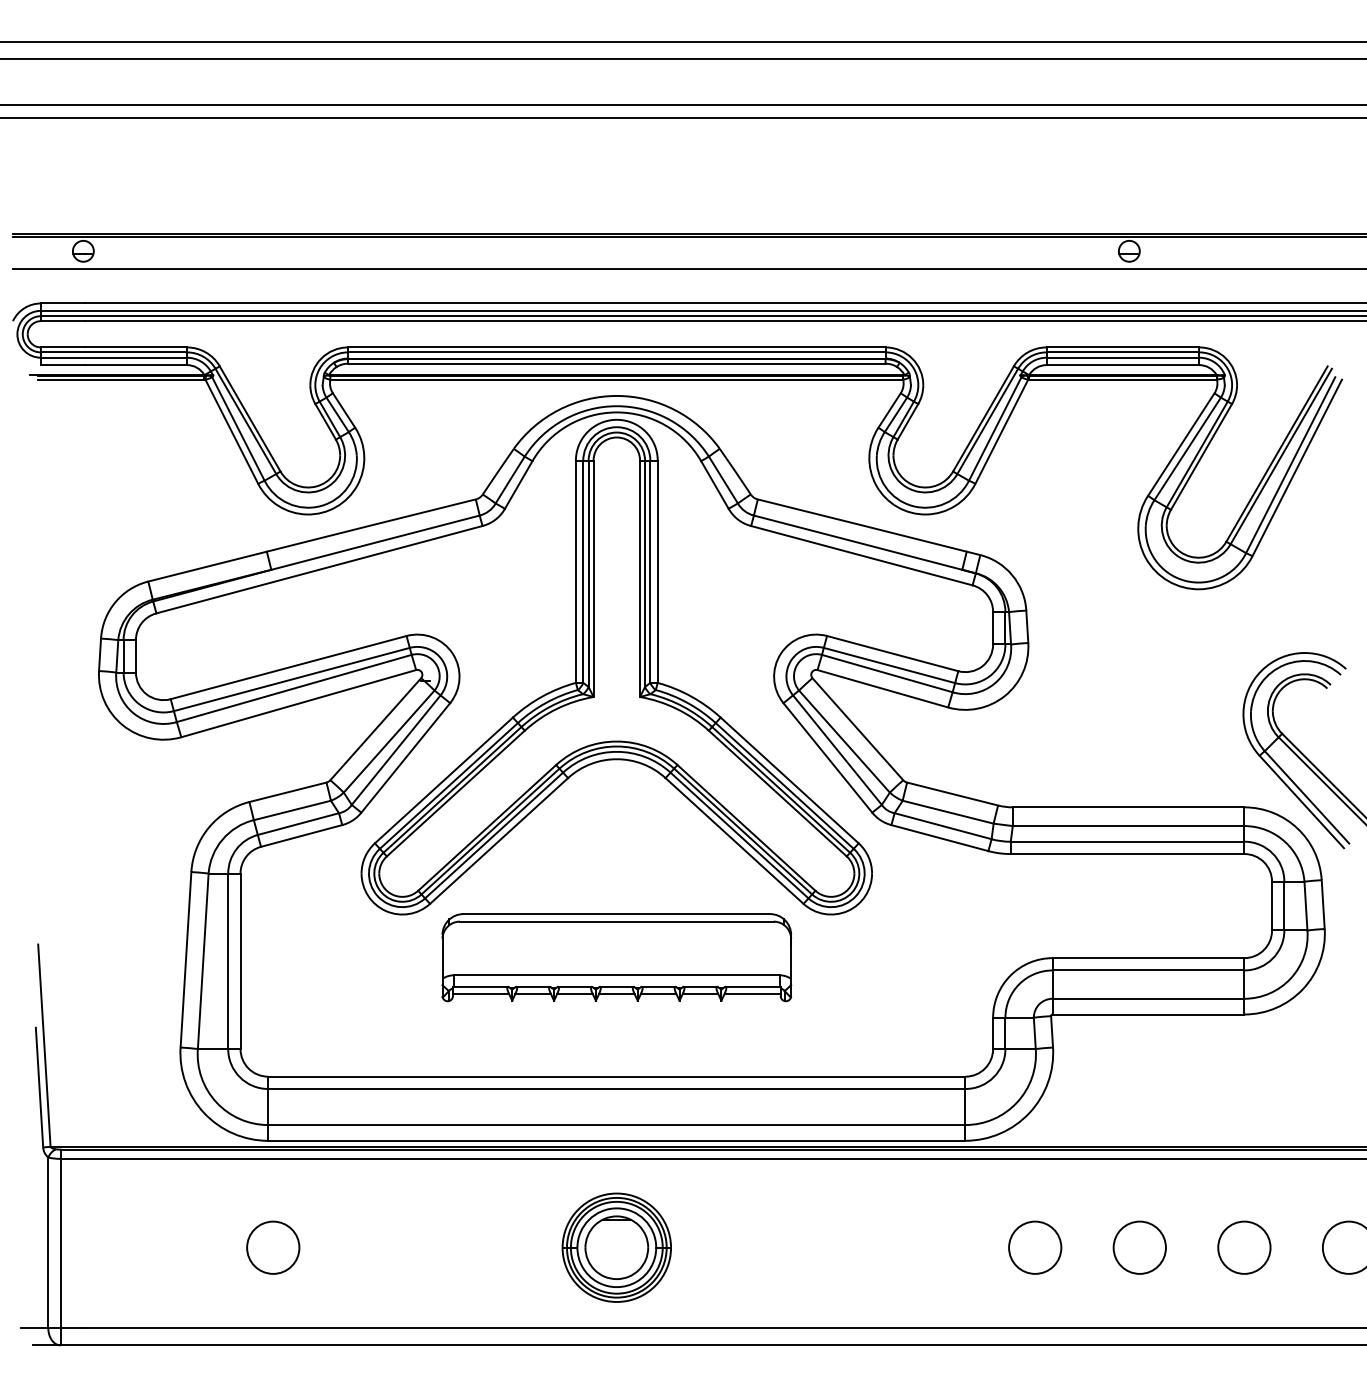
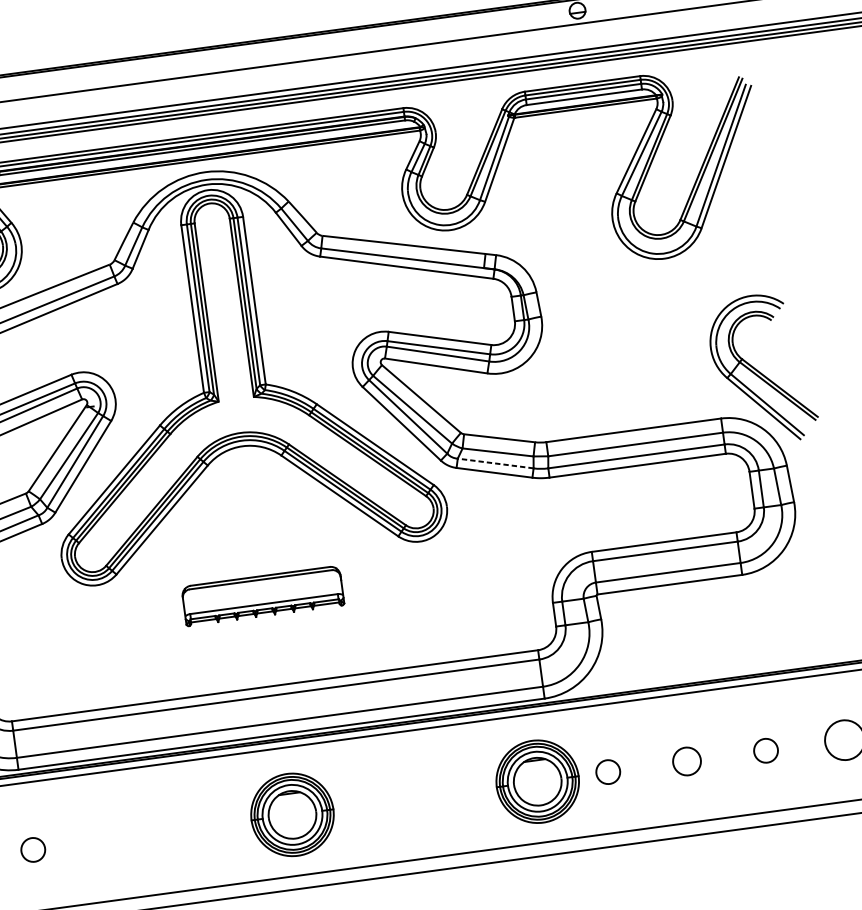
line: (942, 826) -> (495, 463), solid -> dashed
part: (616, 957) -> (262, 595), size x0.6
circle: (273, 1247) -> (33, 849), size x0.6
part: (941, 1247) -> (537, 781), added
circle: (1035, 1247) -> (608, 771), size x0.6
circle: (1139, 1247) -> (686, 761), size x0.7
circle: (1244, 1247) -> (766, 750), size x0.6

